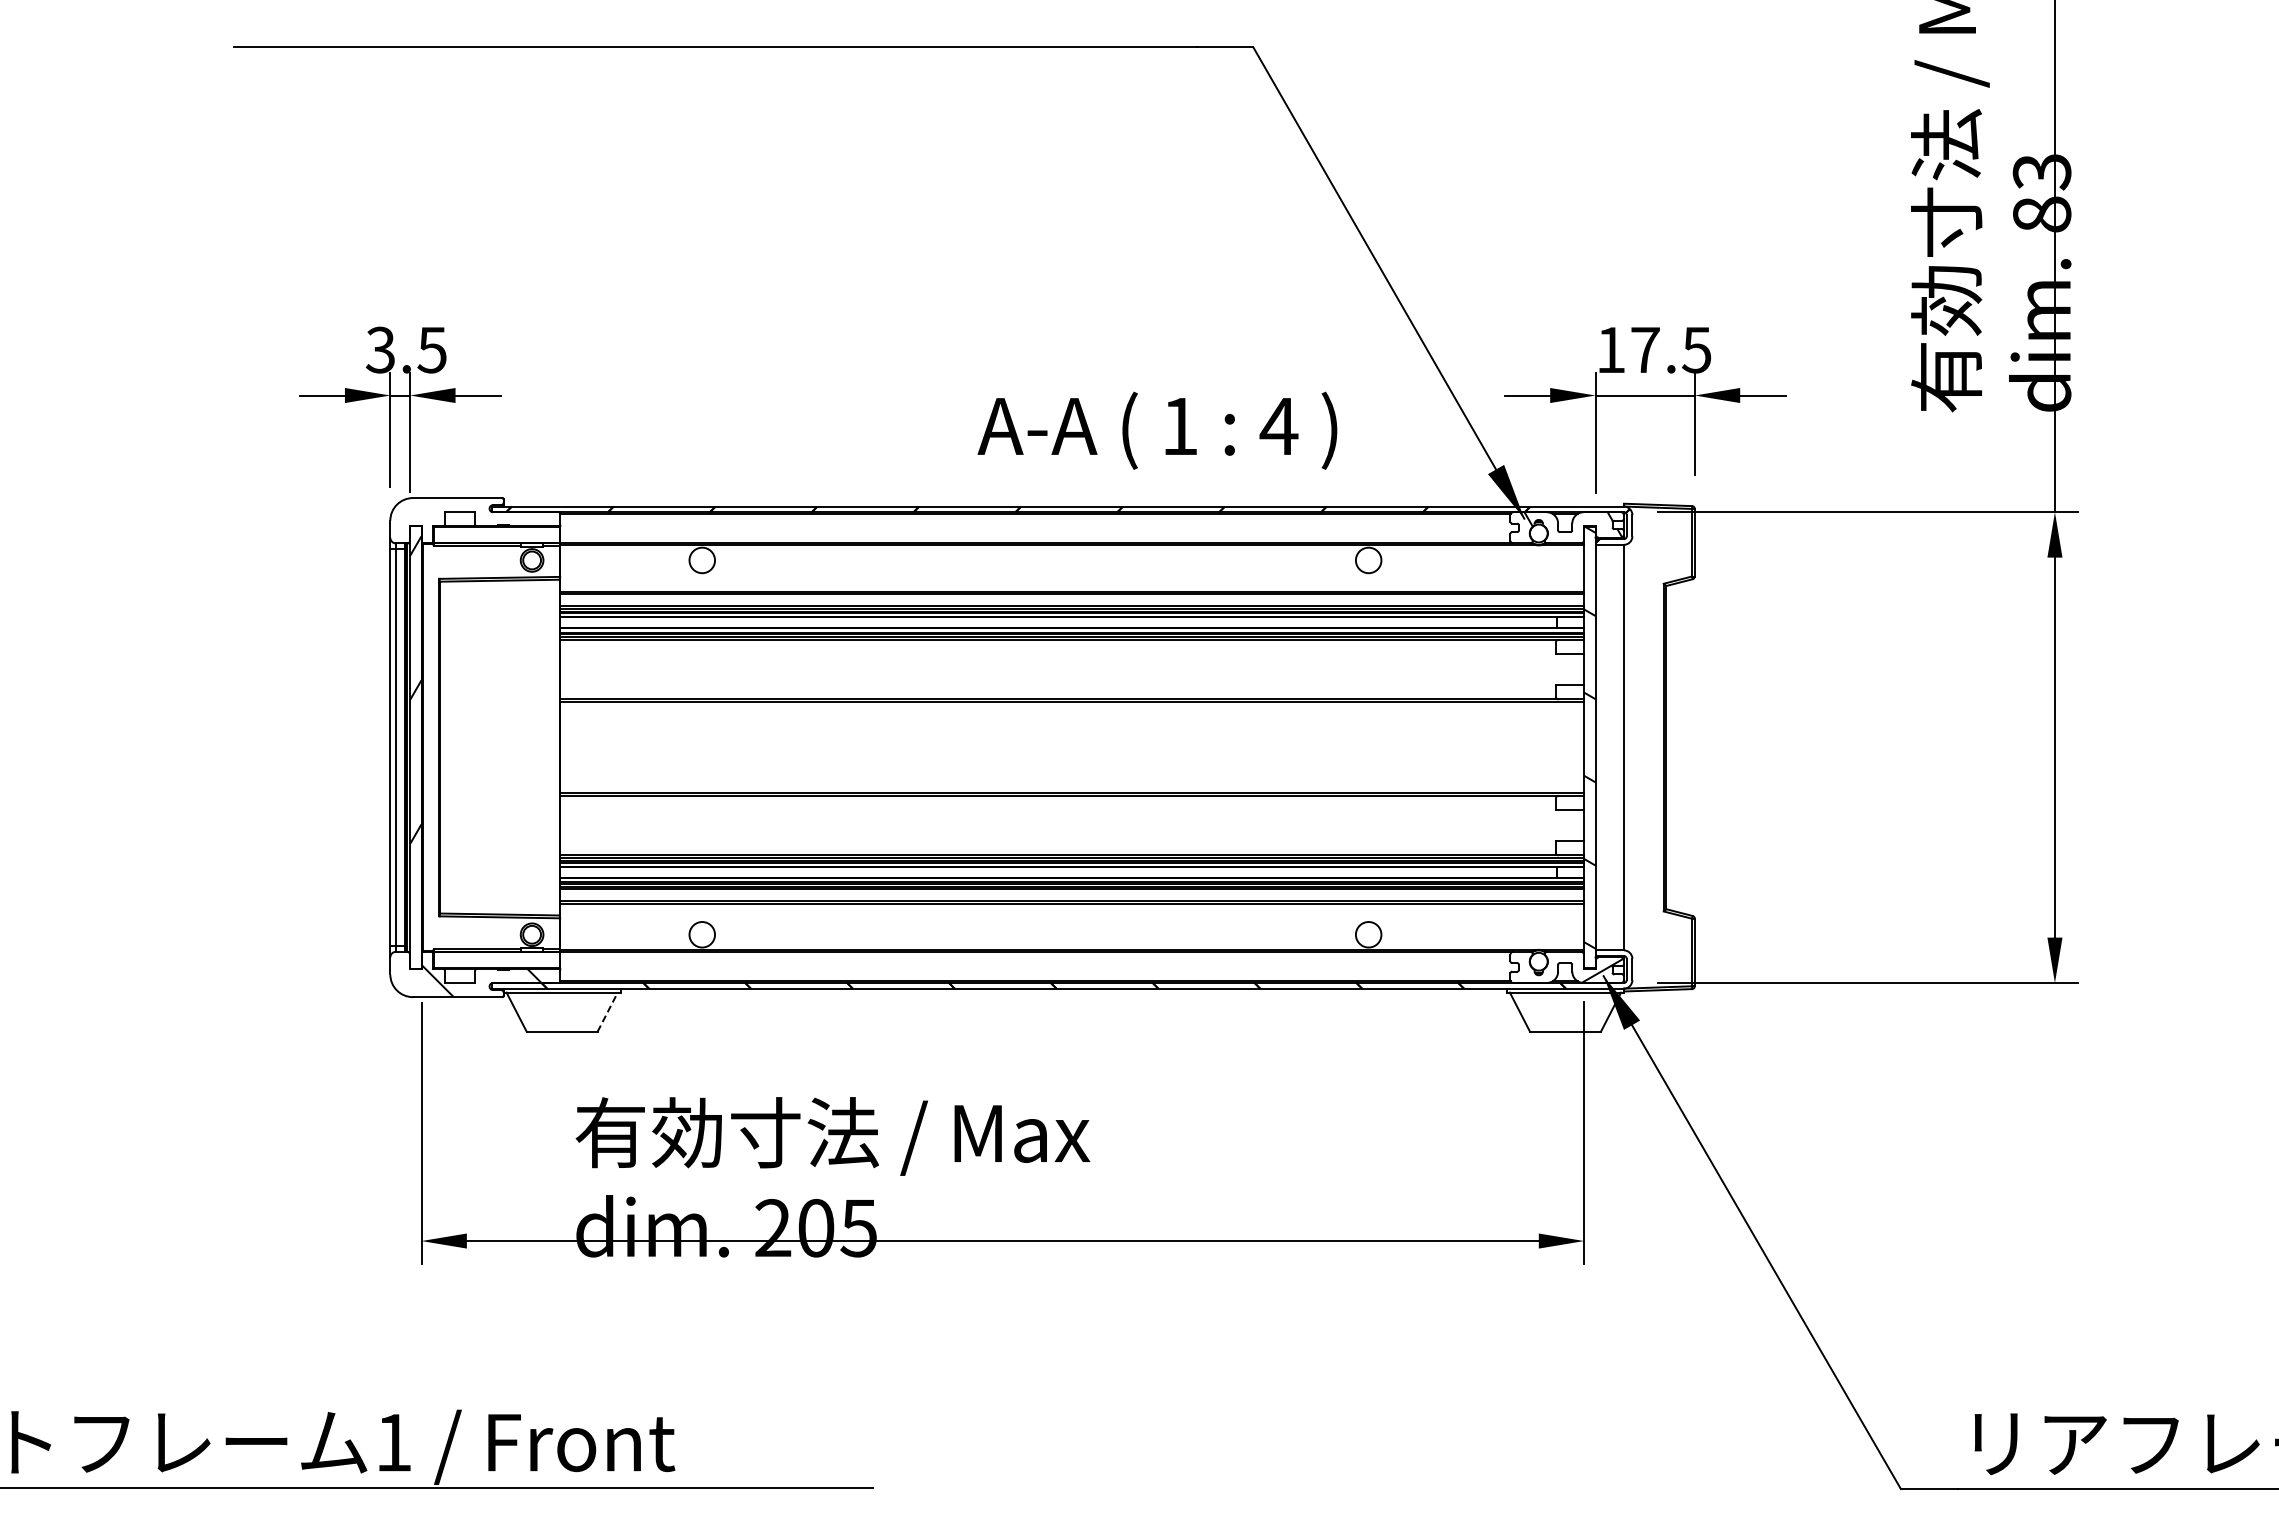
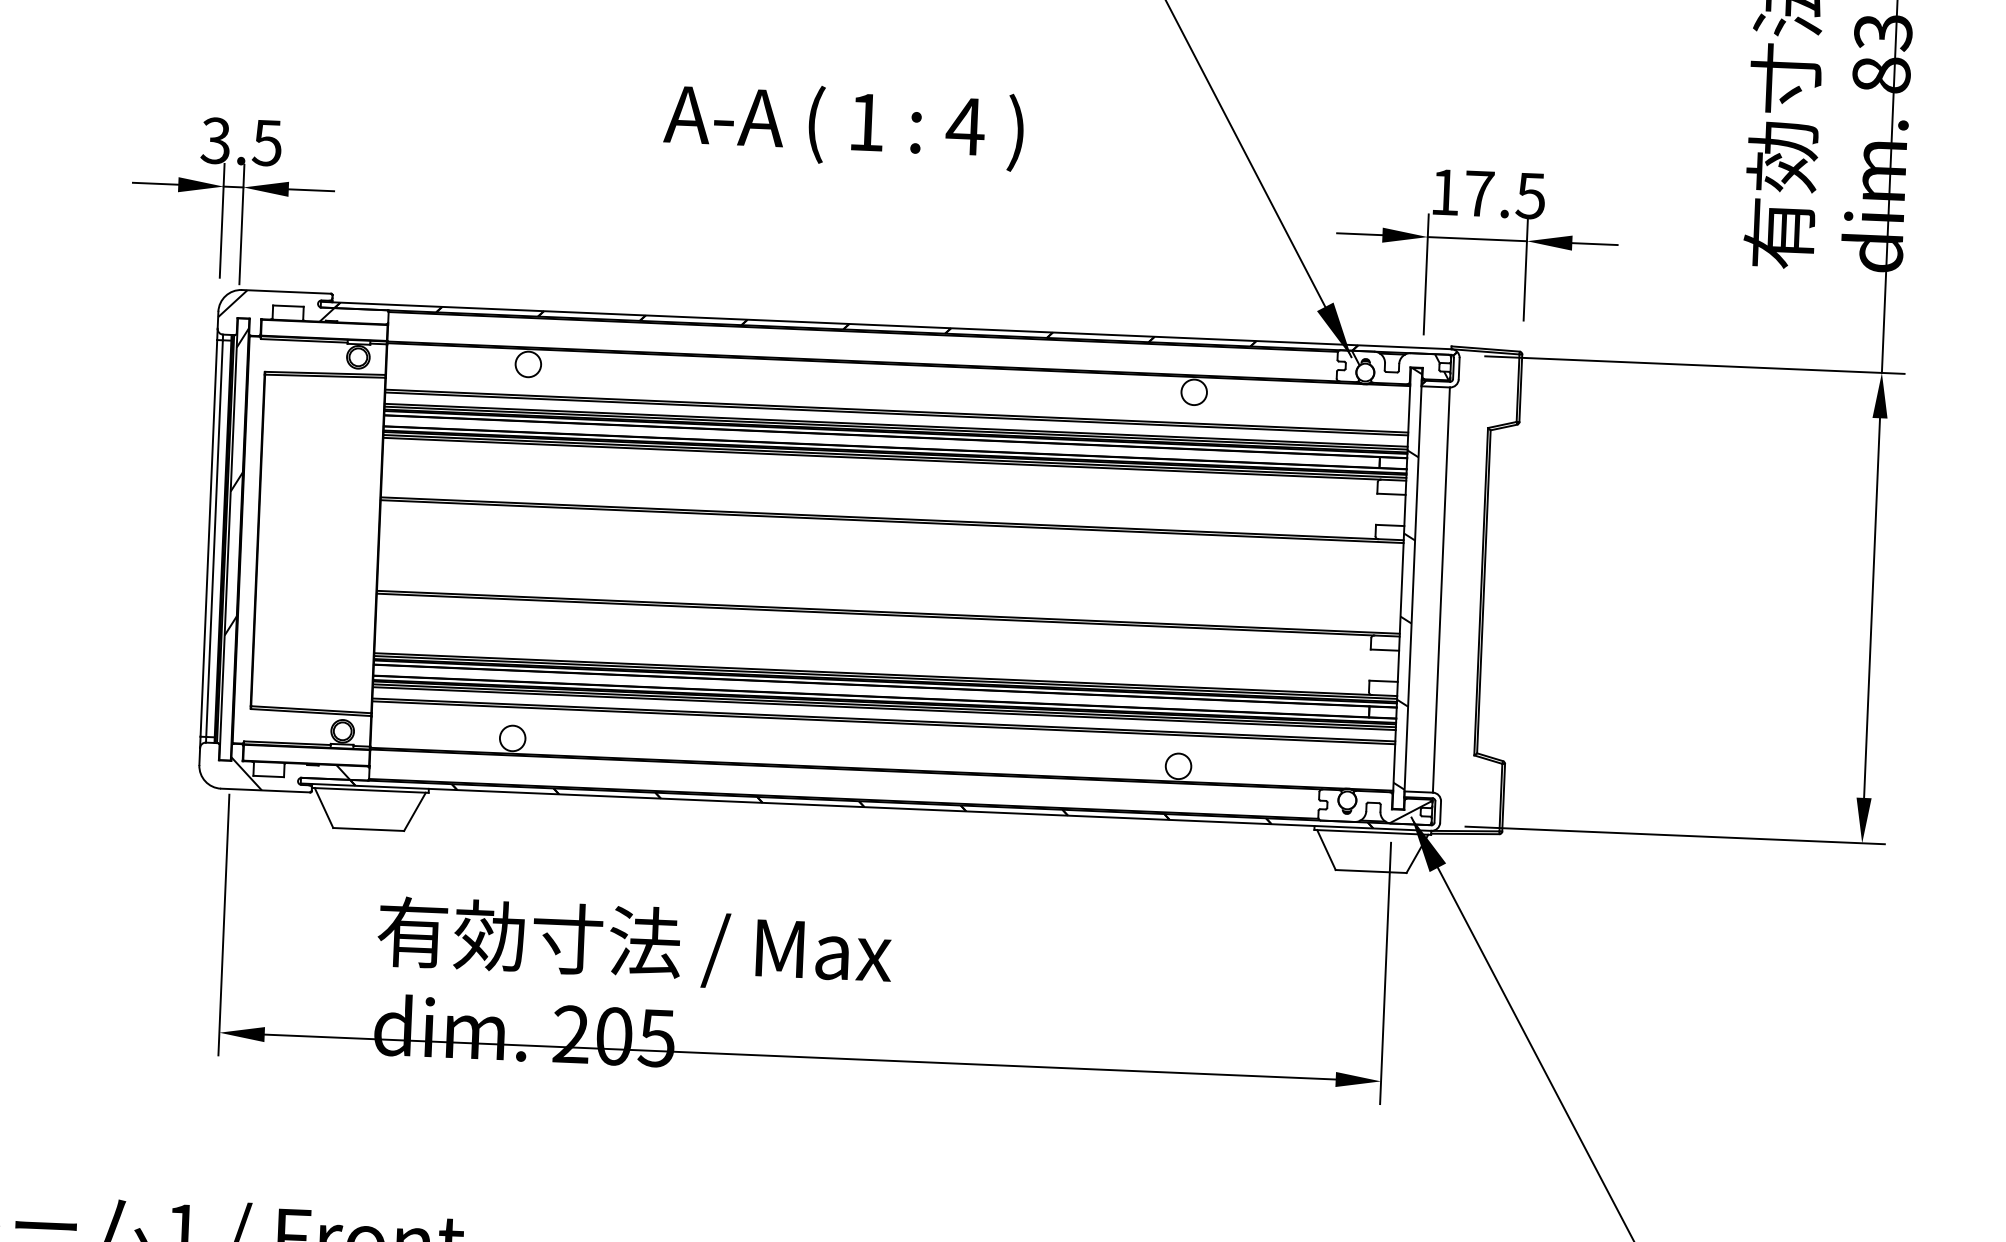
text: (1157, 430) -> (843, 125), moved
hatch: (448, 512) -> (276, 305), added
line: (607, 1011) -> (414, 811), dashed -> solid

